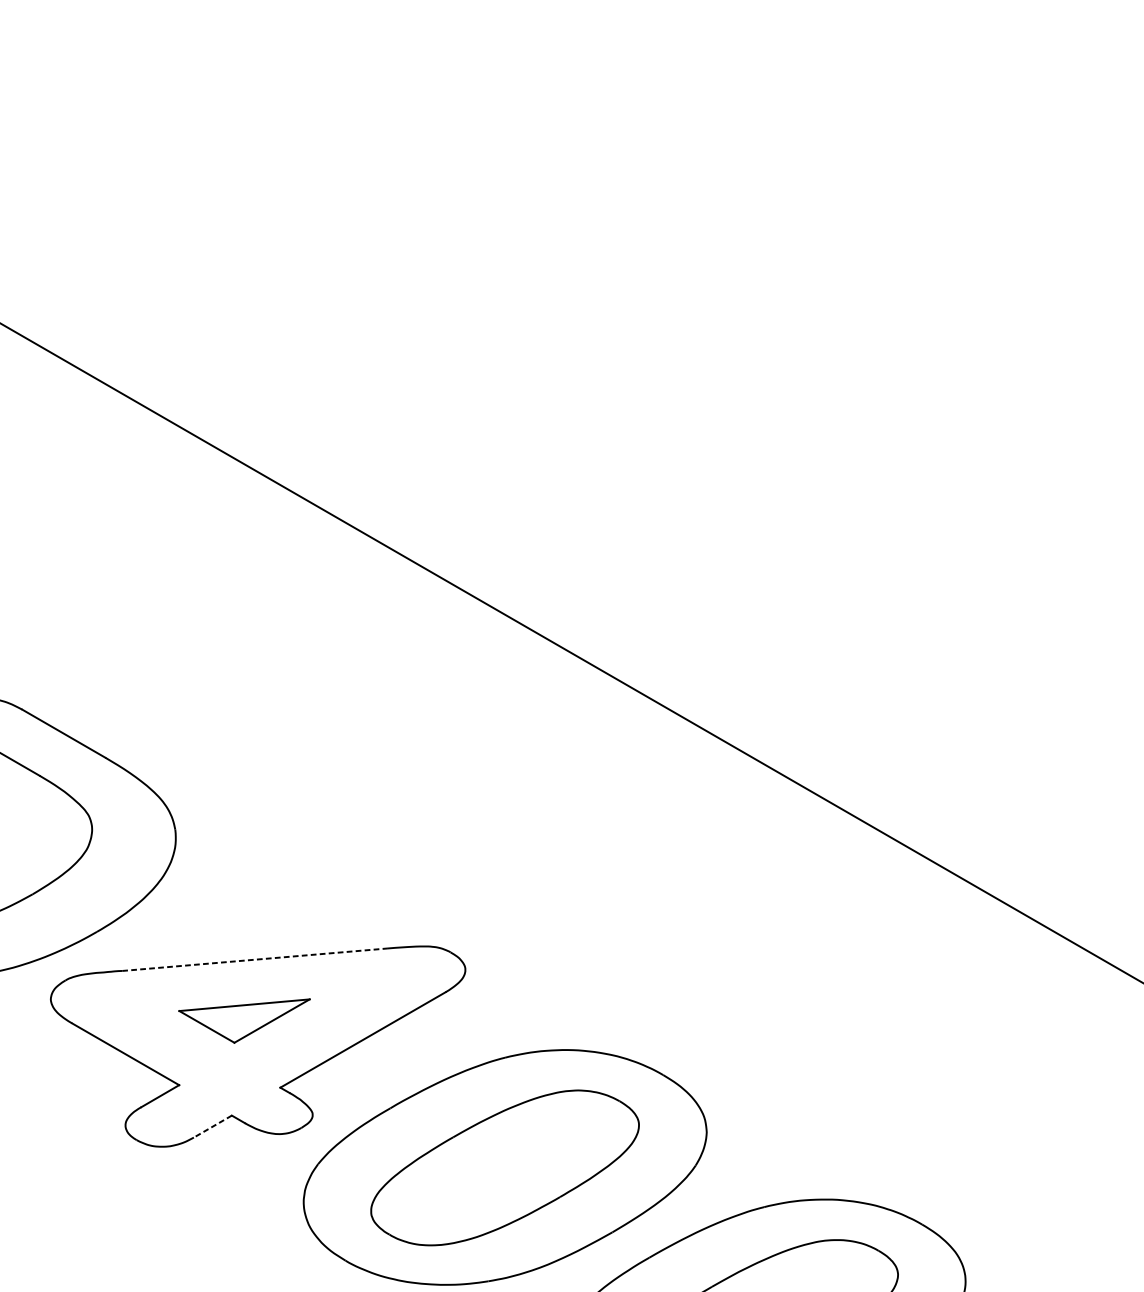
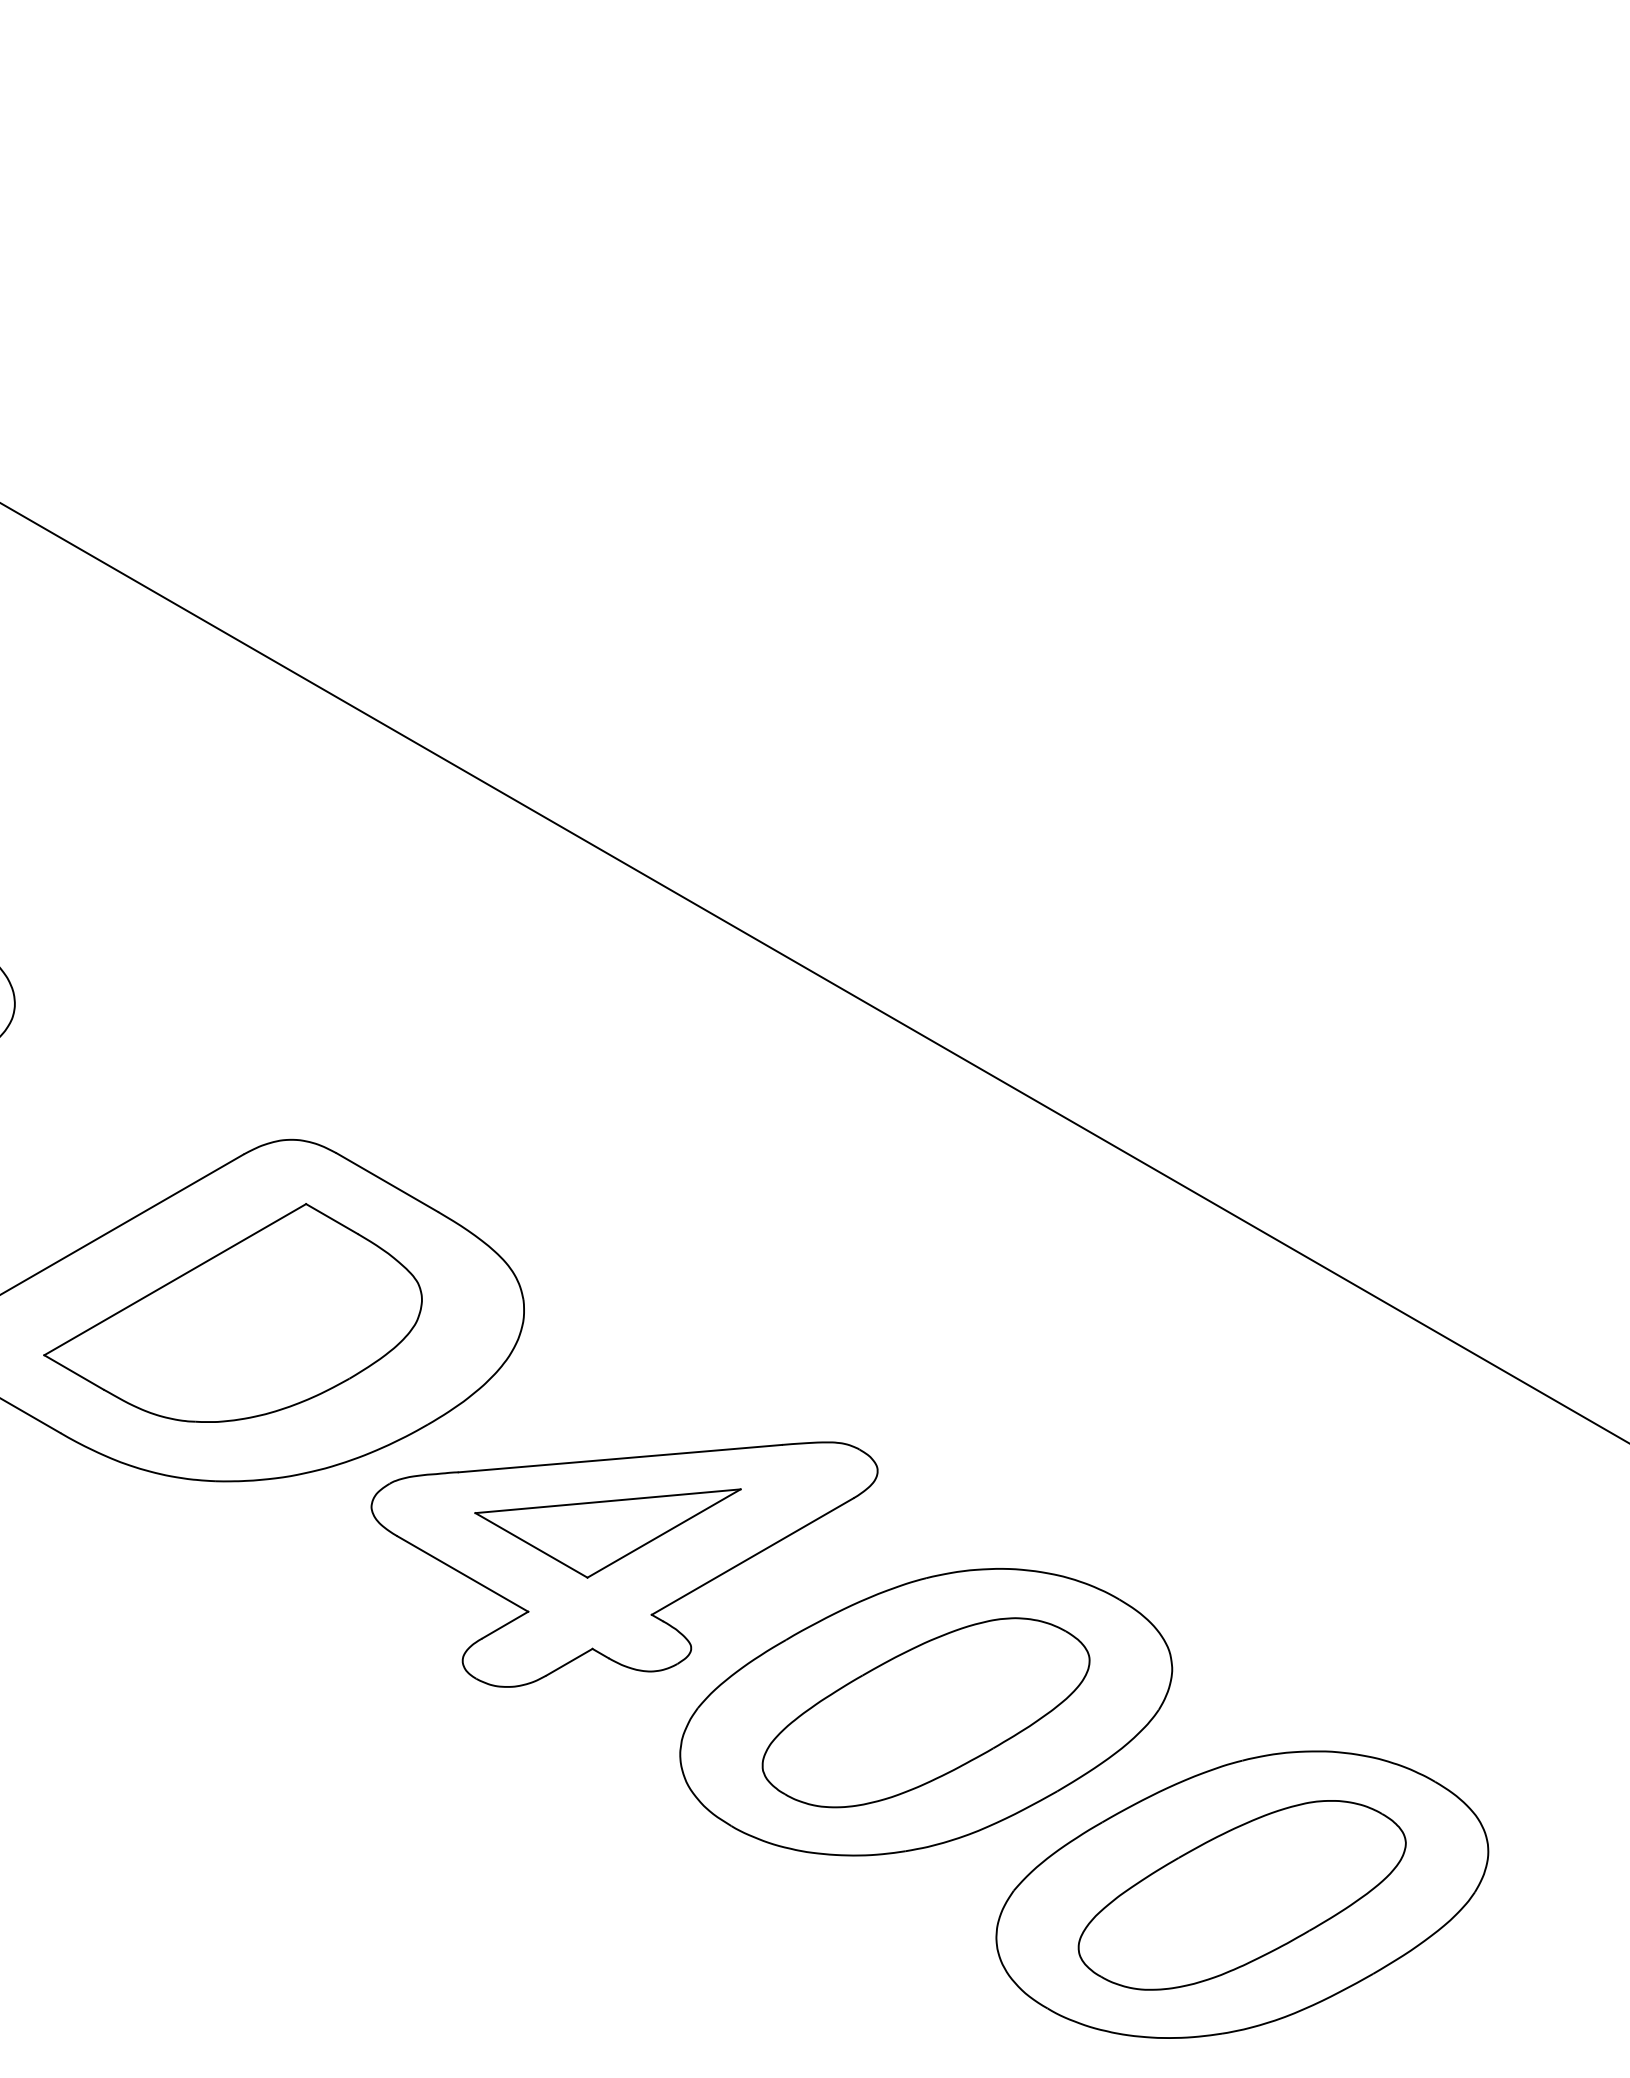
line: (254, 959) -> (620, 1458), dashed -> solid
part: (244, 1021) -> (607, 1533), size x1.67
line: (212, 1126) -> (569, 1662), dashed -> solid

